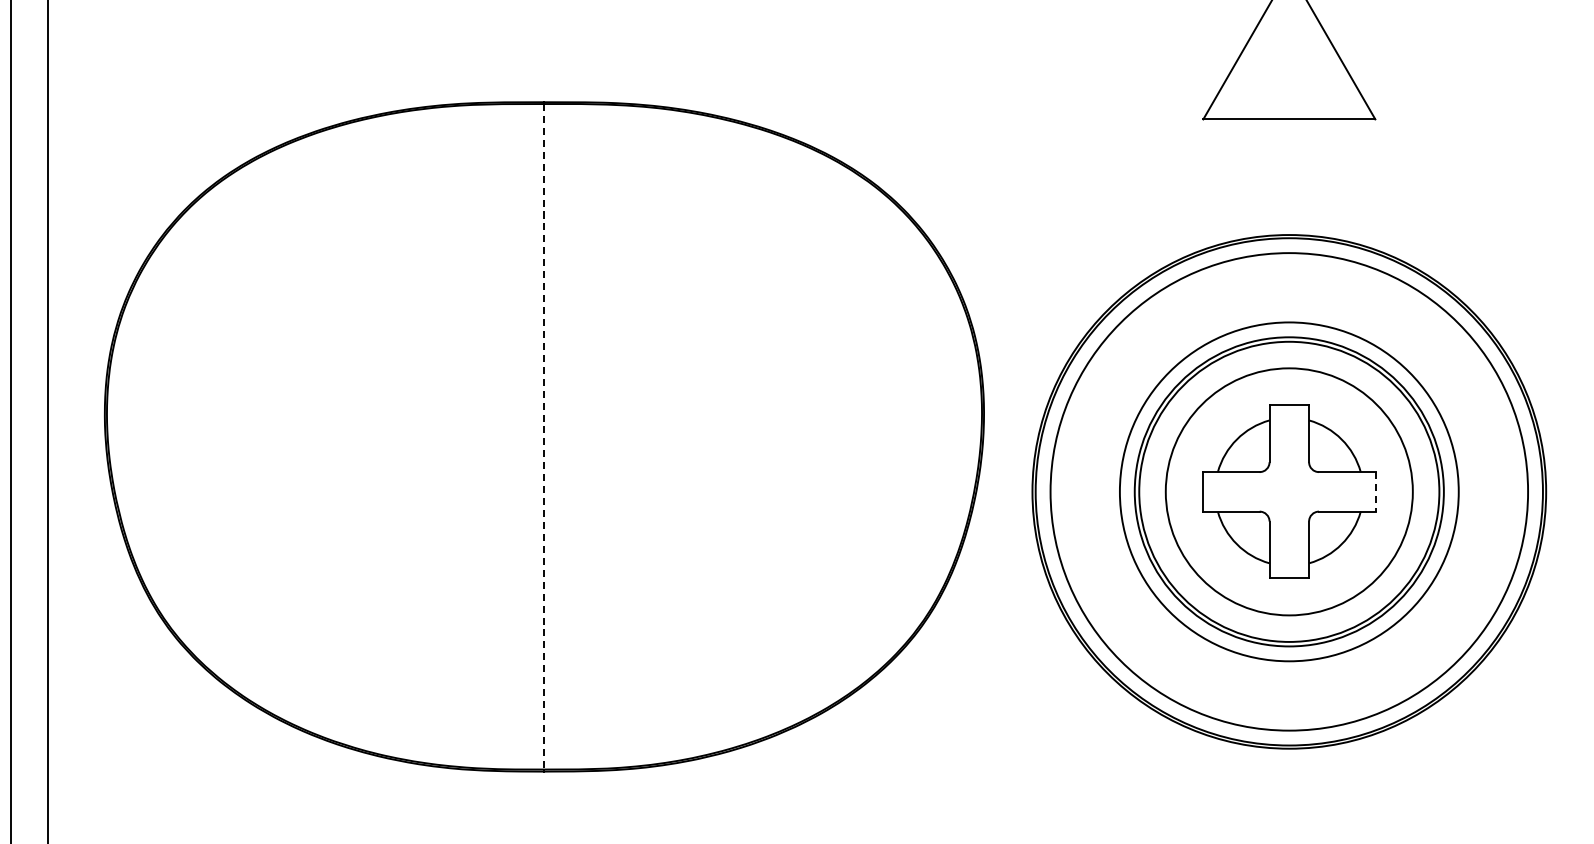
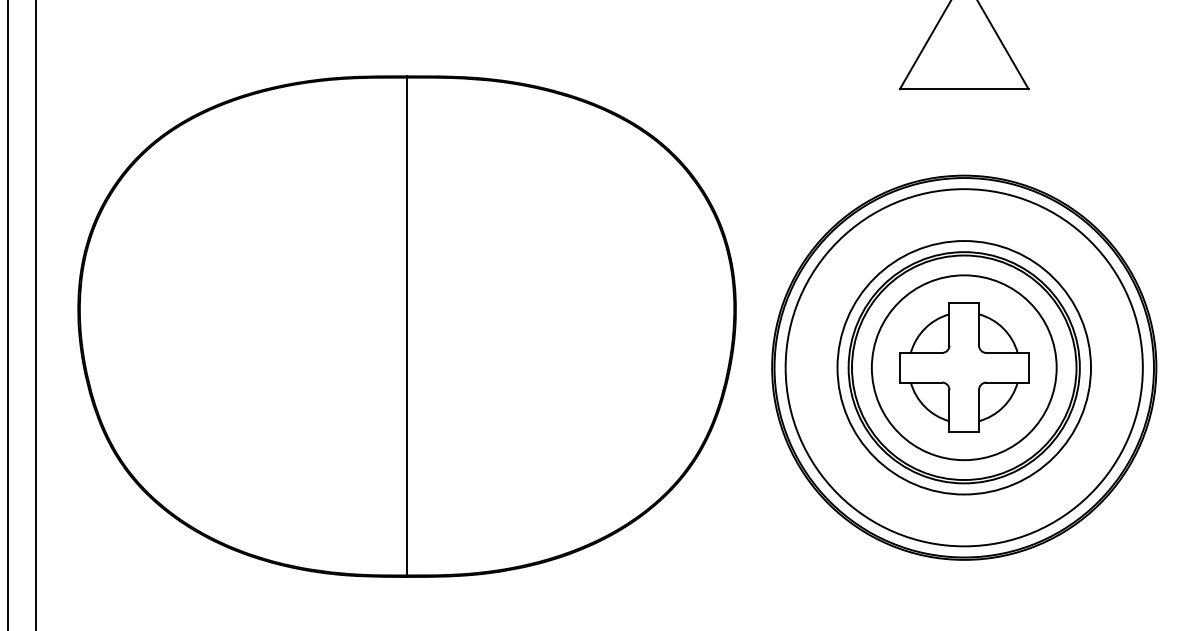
line: (544, 436) -> (407, 326), dashed -> solid
line: (1375, 491) -> (1028, 367), dashed -> solid

